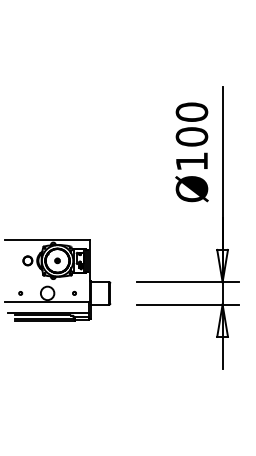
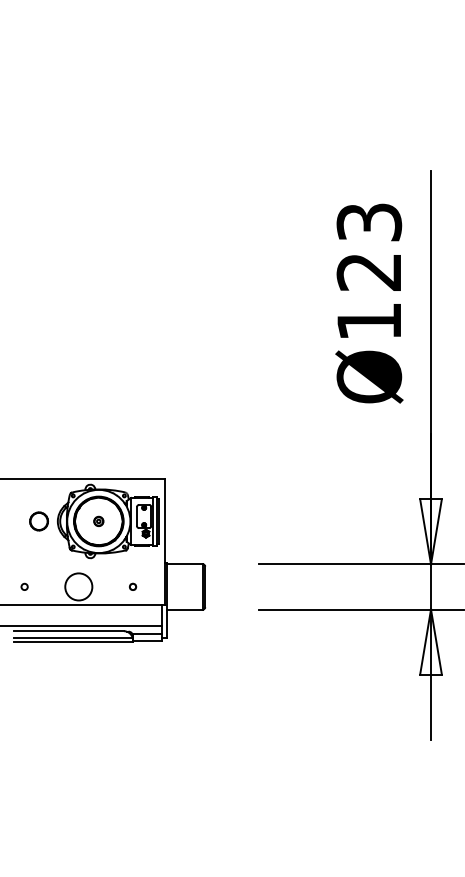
text: (191, 124) -> (368, 246), Ø100 -> Ø123

